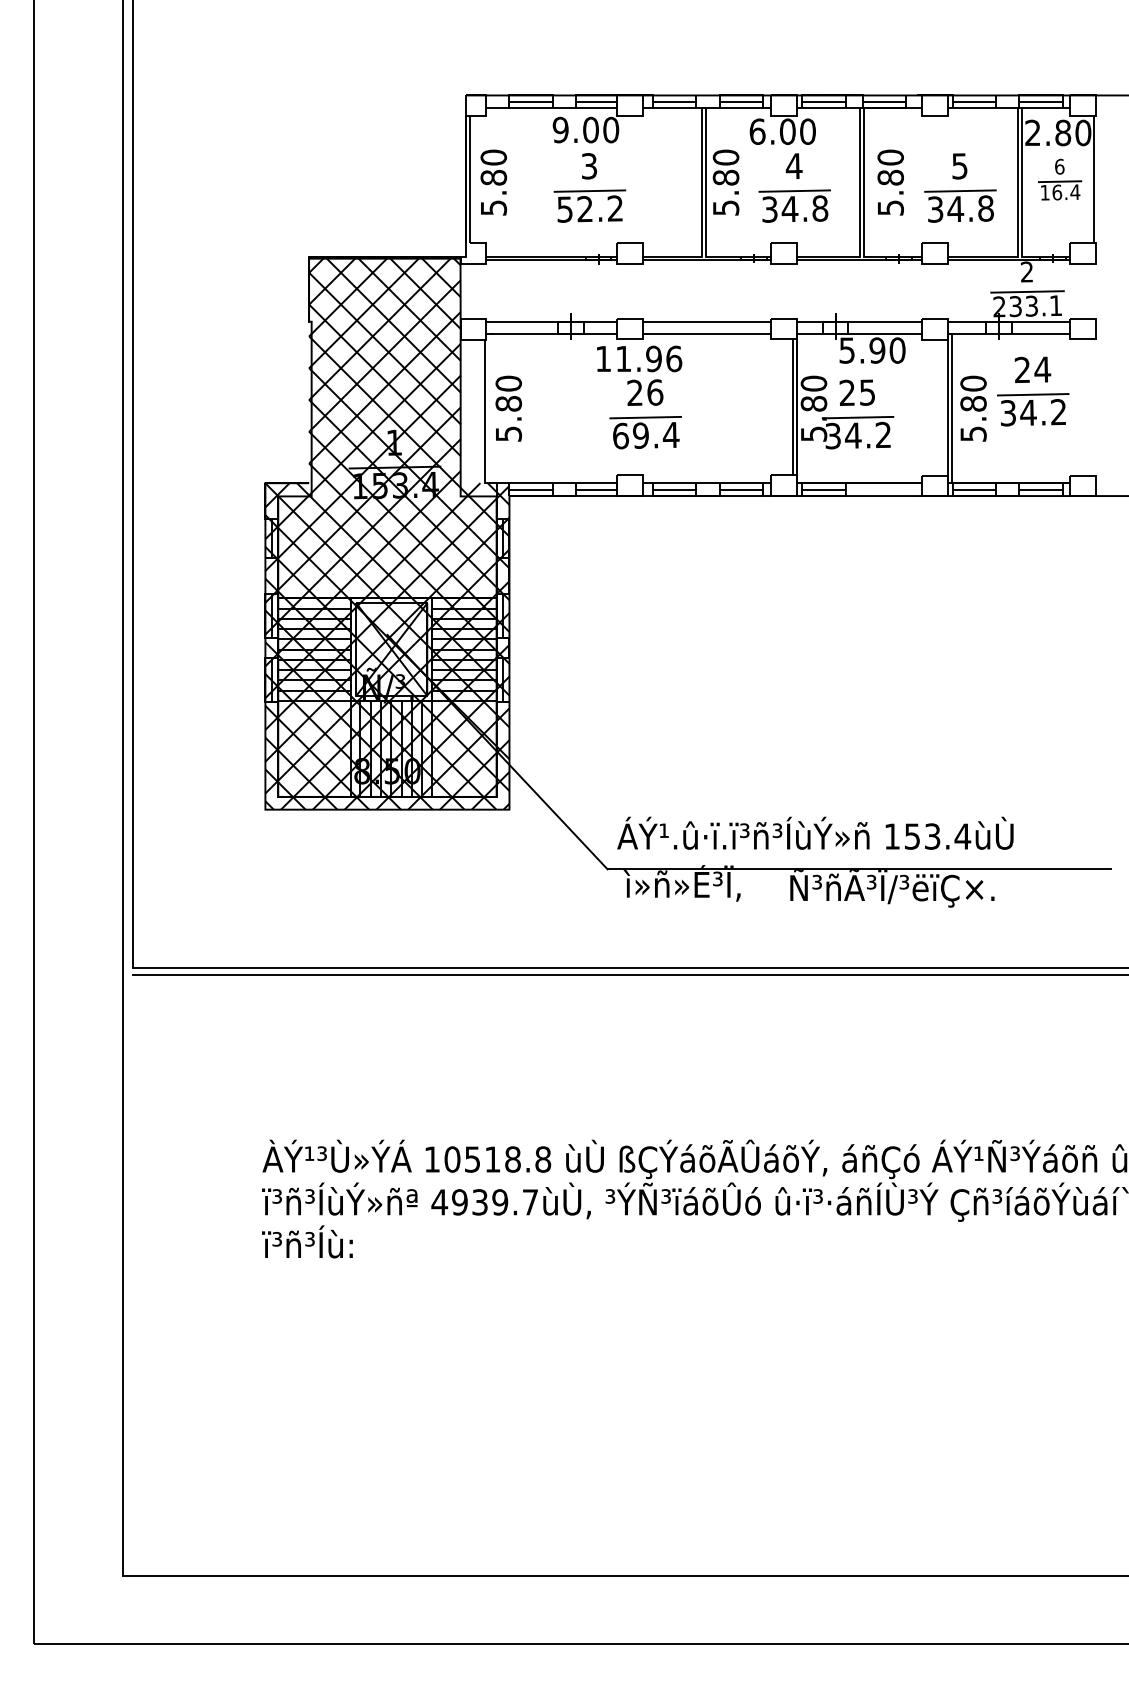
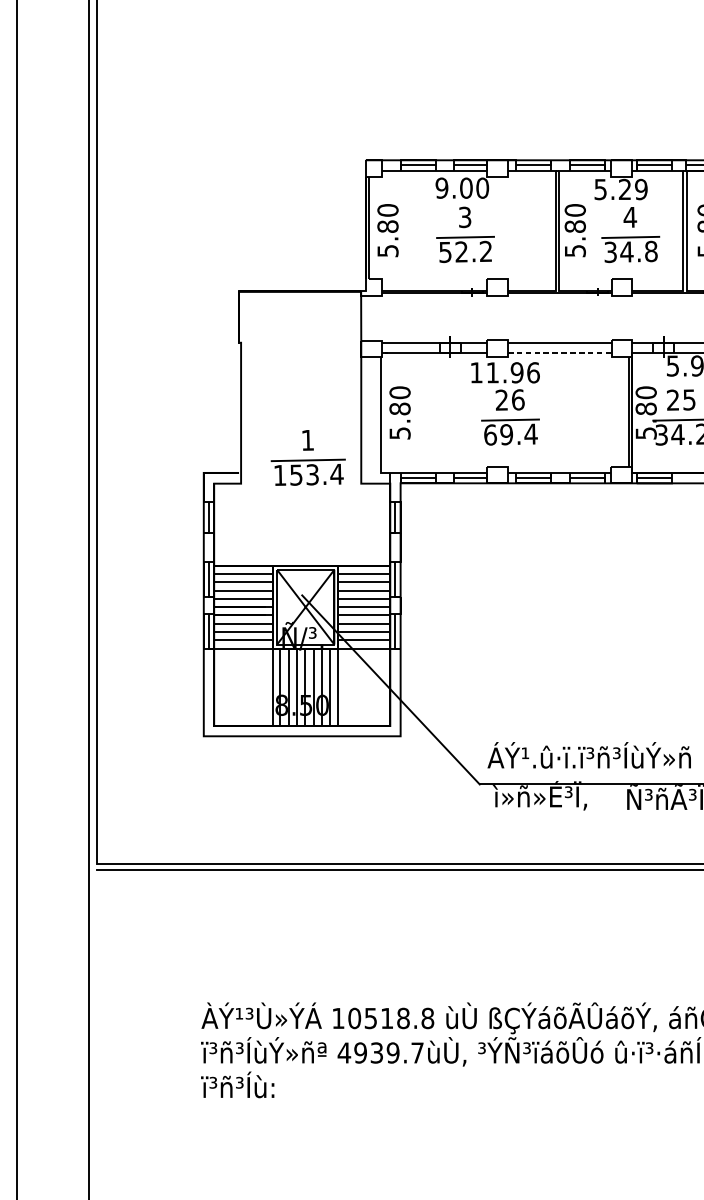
text: (782, 131) -> (620, 189), 6.00 -> 5.29
line: (707, 334) -> (560, 353), solid -> dashed
hatch: (387, 533) -> (302, 513), removed

